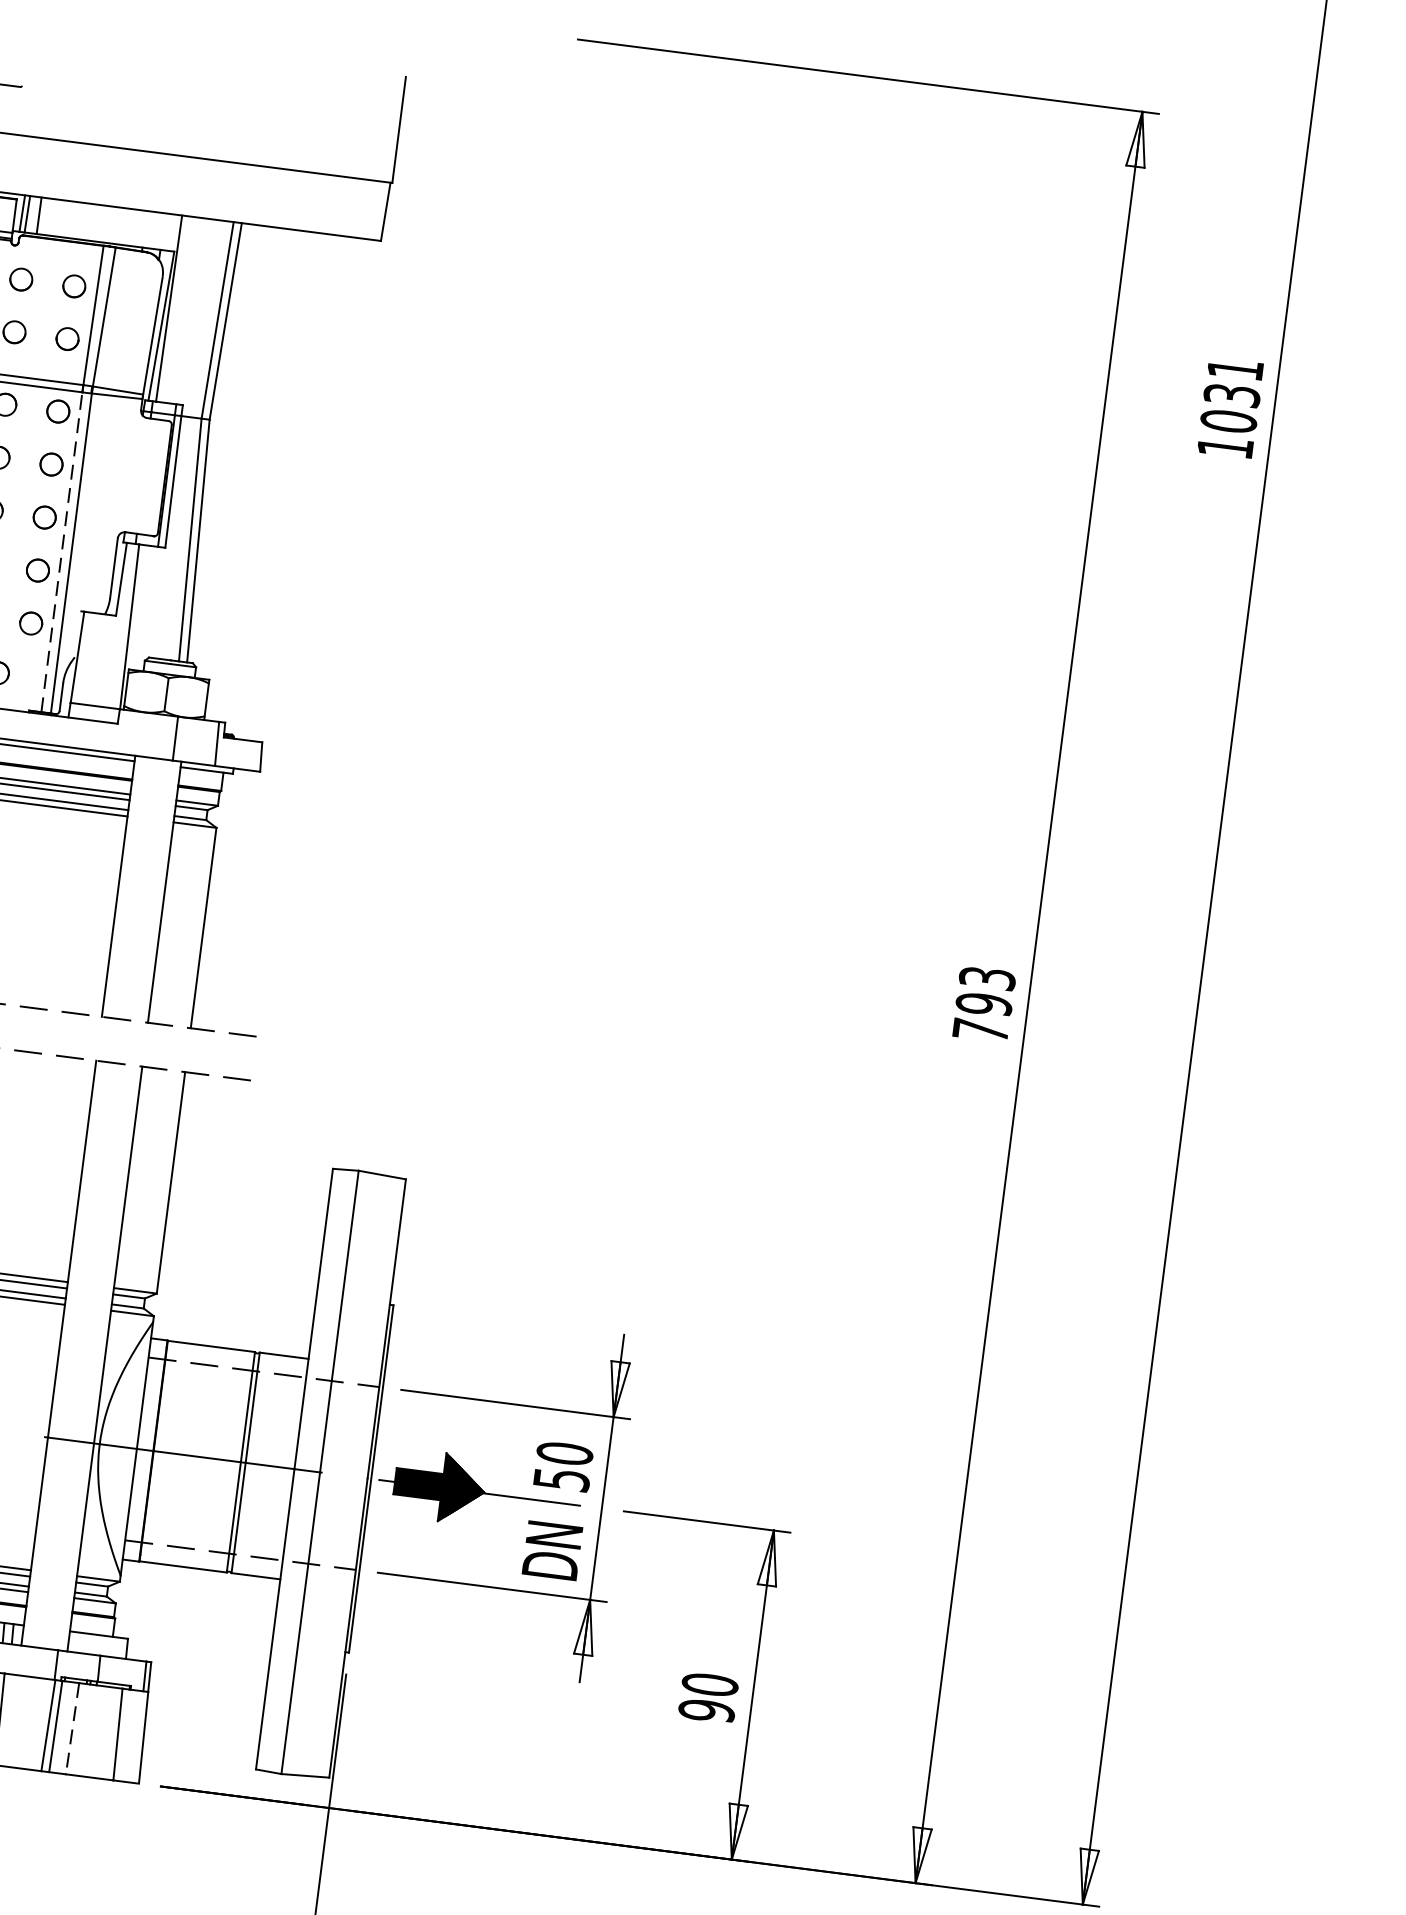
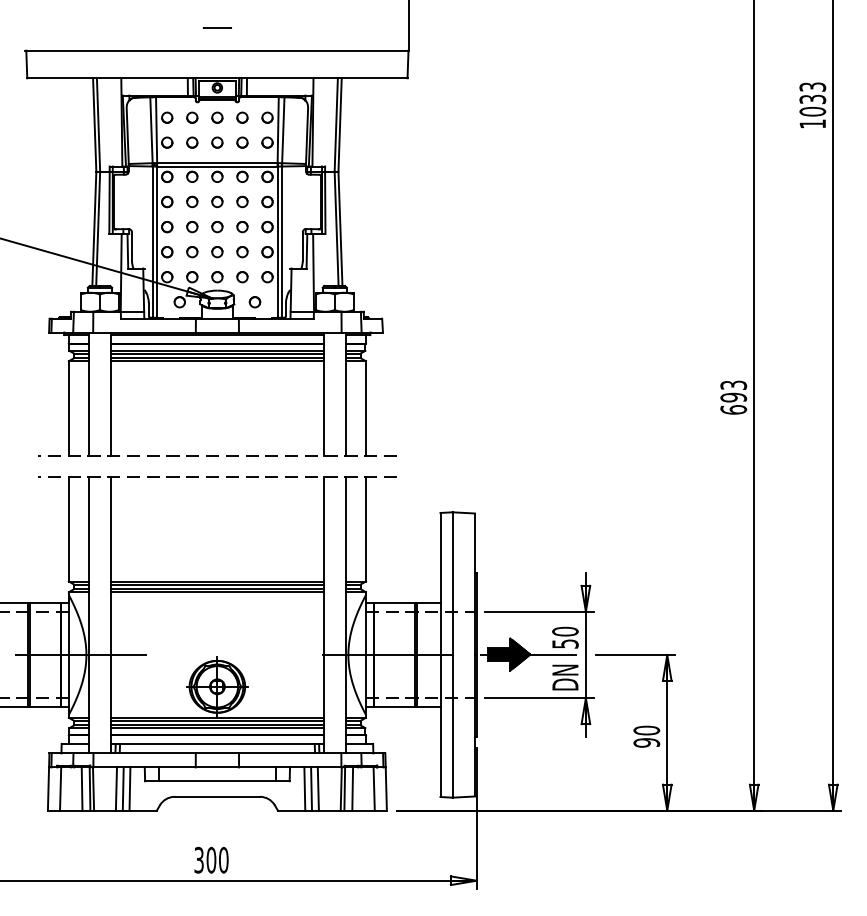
text: (1234, 367) -> (812, 86), 1031 -> 1033
line: (61, 552) -> (277, 242), dashed -> solid
text: (980, 1029) -> (733, 409), 793 -> 693
line: (72, 1727) -> (352, 788), dashed -> solid

